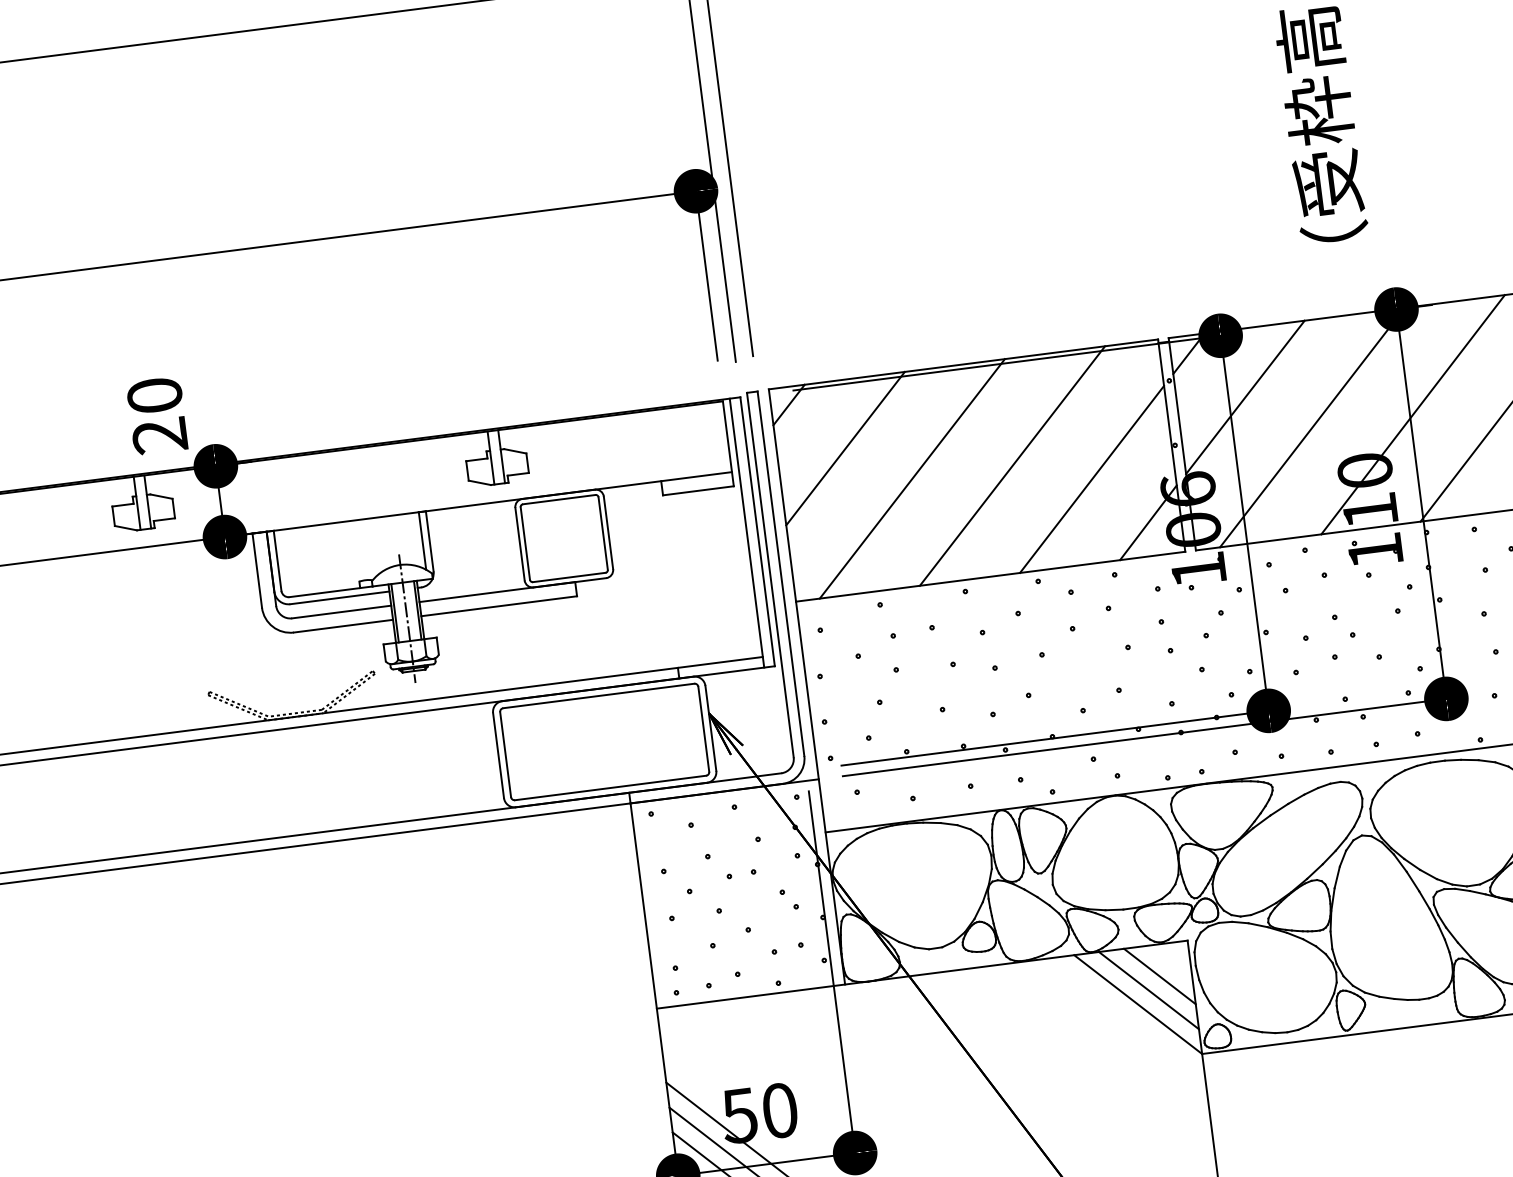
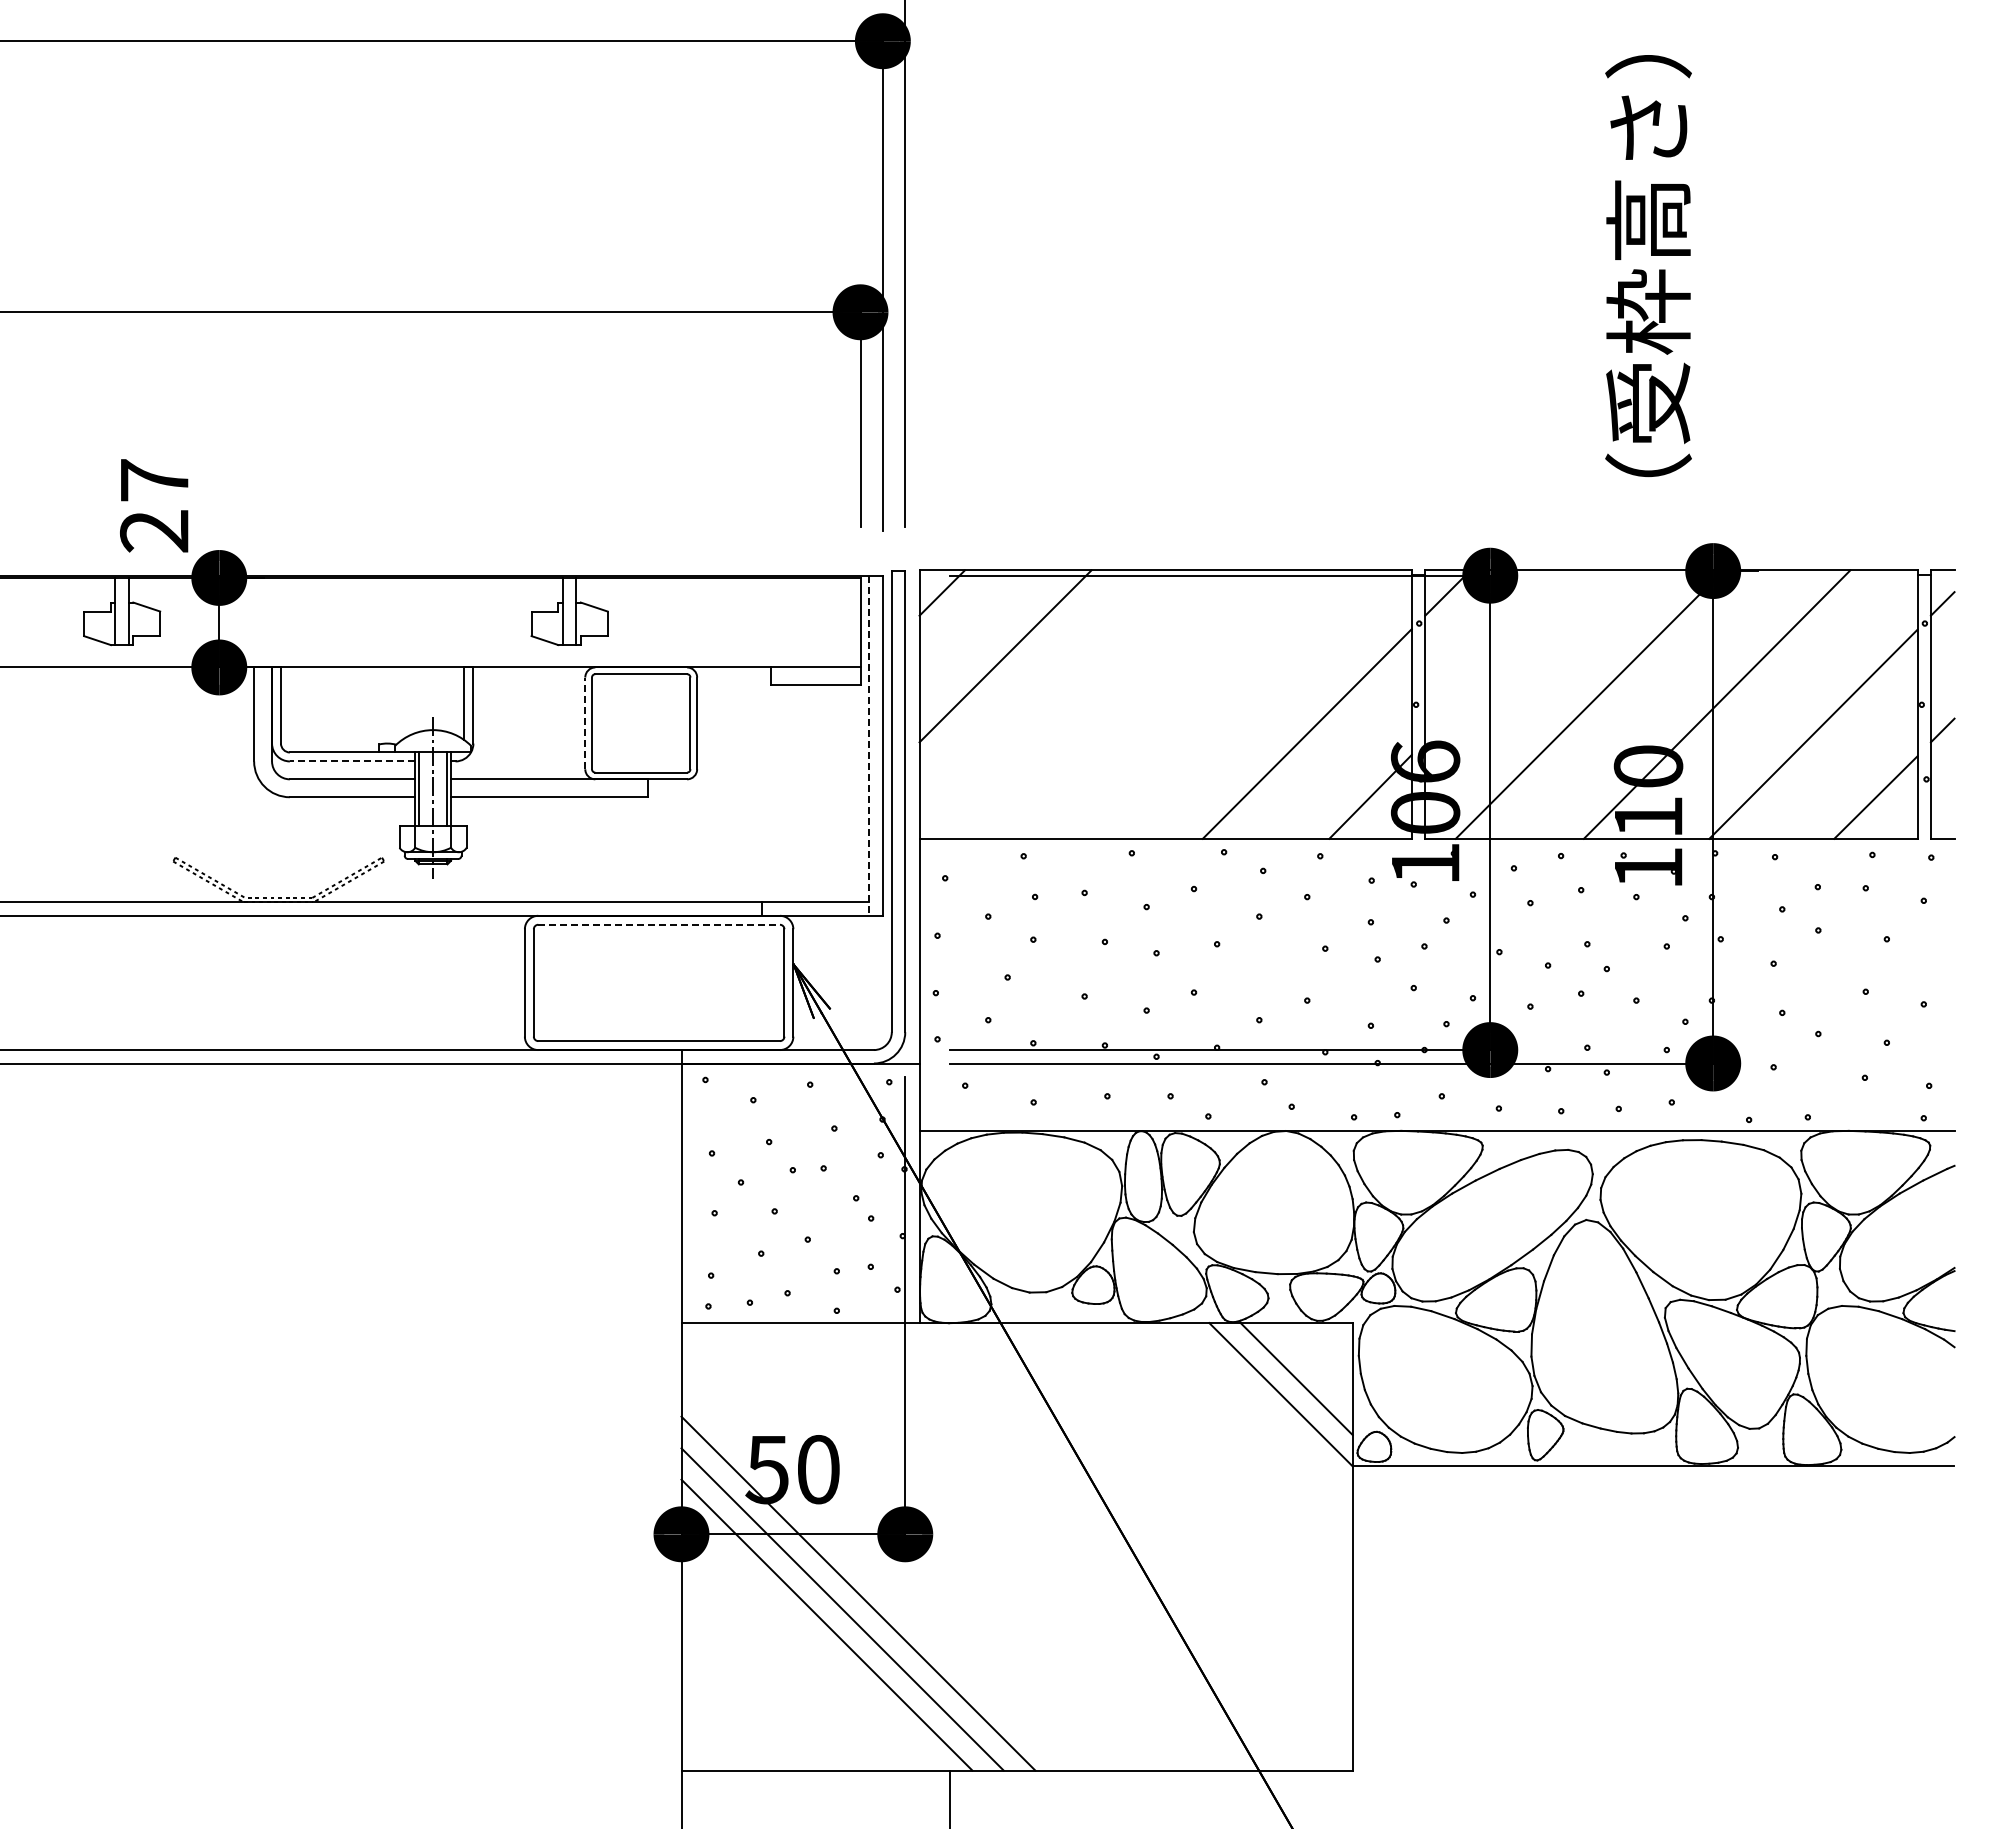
text: (154, 395) -> (154, 480), 20 -> 27
line: (1245, 397) -> (1511, 656), removed
line: (1012, 465) -> (1210, 704), removed
line: (912, 478) -> (1083, 704), removed
line: (747, 533) -> (869, 746), solid -> dashed
line: (520, 544) -> (585, 723), solid -> dashed
line: (339, 597) -> (352, 761), solid -> dashed
line: (599, 695) -> (659, 924), solid -> dashed
line: (1159, 976) -> (1312, 1363), removed

